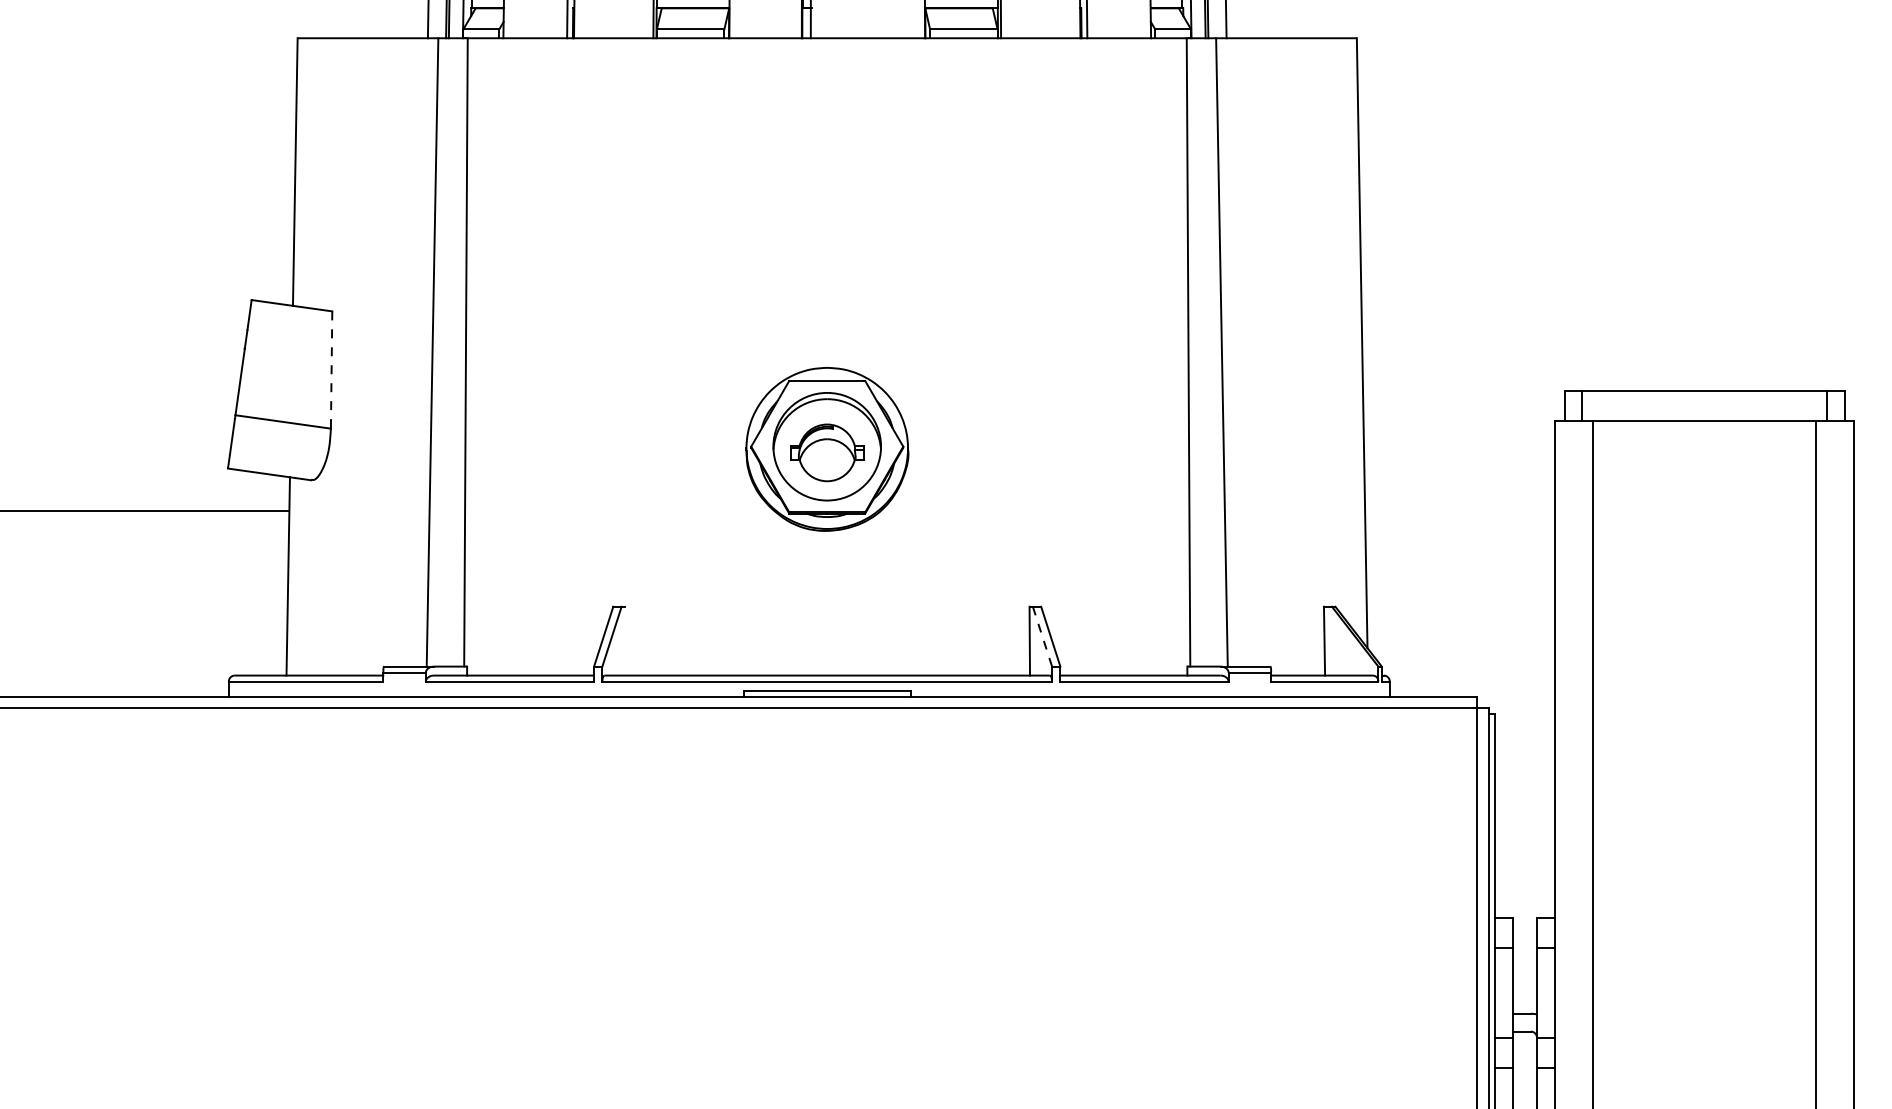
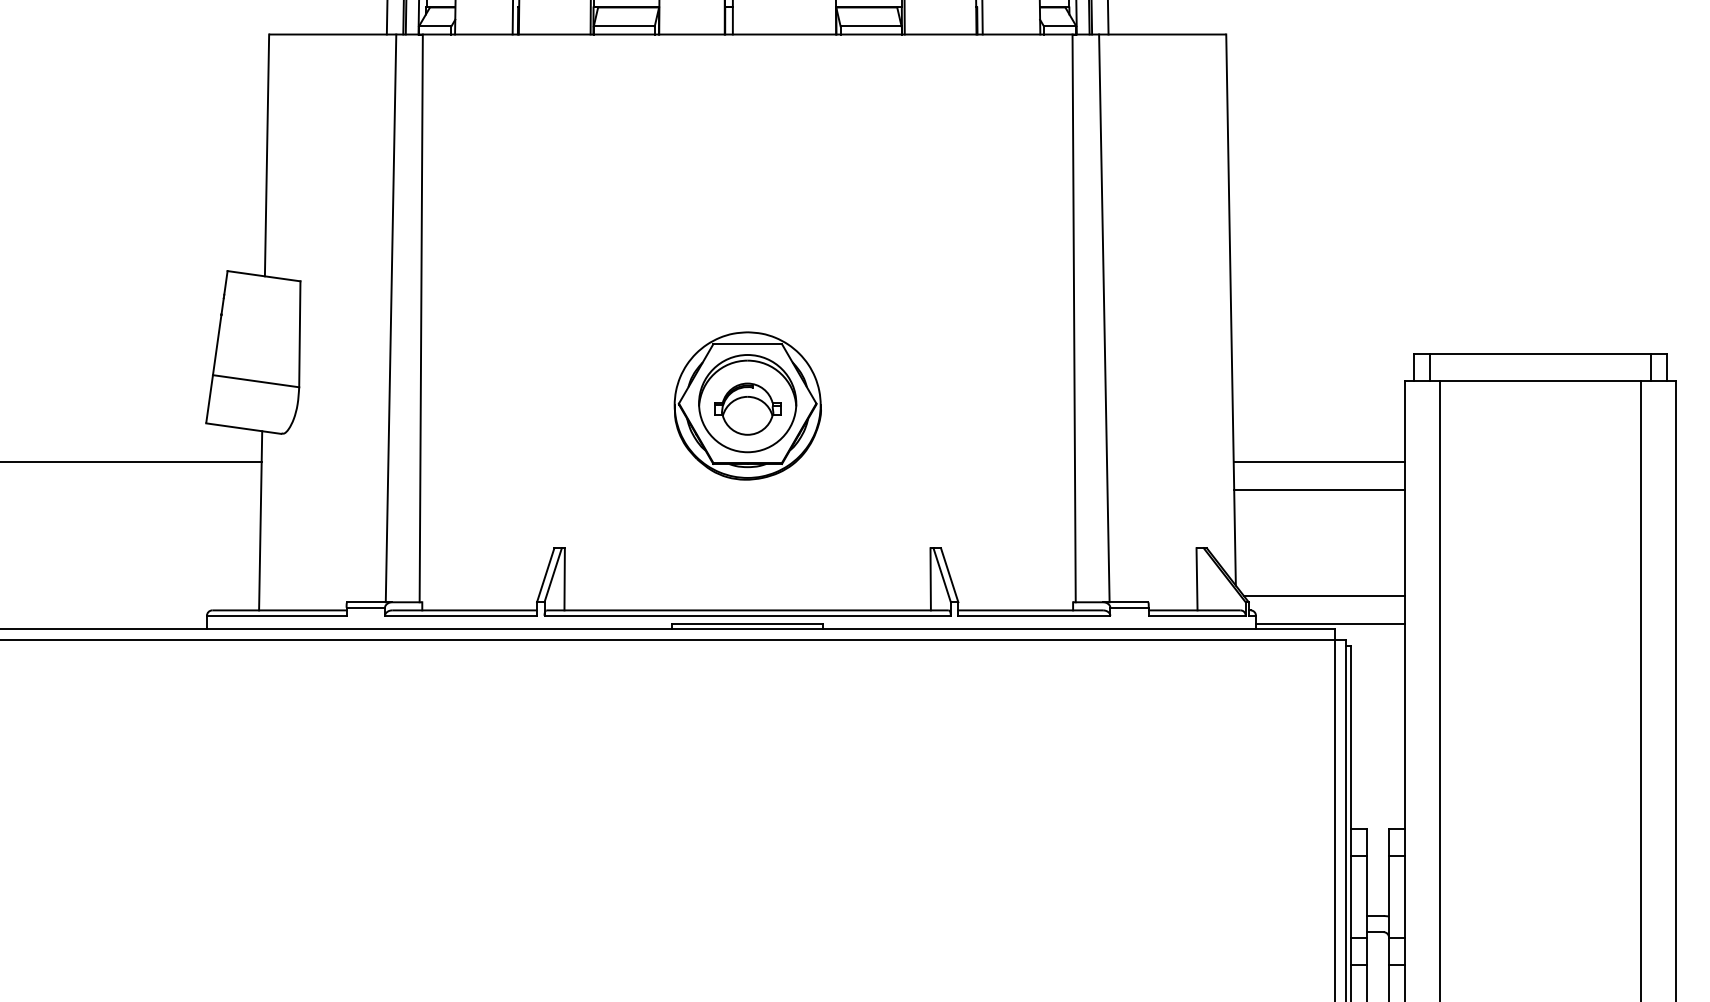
line: (331, 370) -> (299, 334), dashed -> solid
line: (1459, 511) -> (1318, 462), added
line: (1459, 542) -> (1318, 490), added
line: (1042, 636) -> (942, 575), dashed -> solid
line: (624, 640) -> (564, 578), added
line: (1465, 659) -> (1324, 595), added
line: (1471, 690) -> (1329, 623), added

